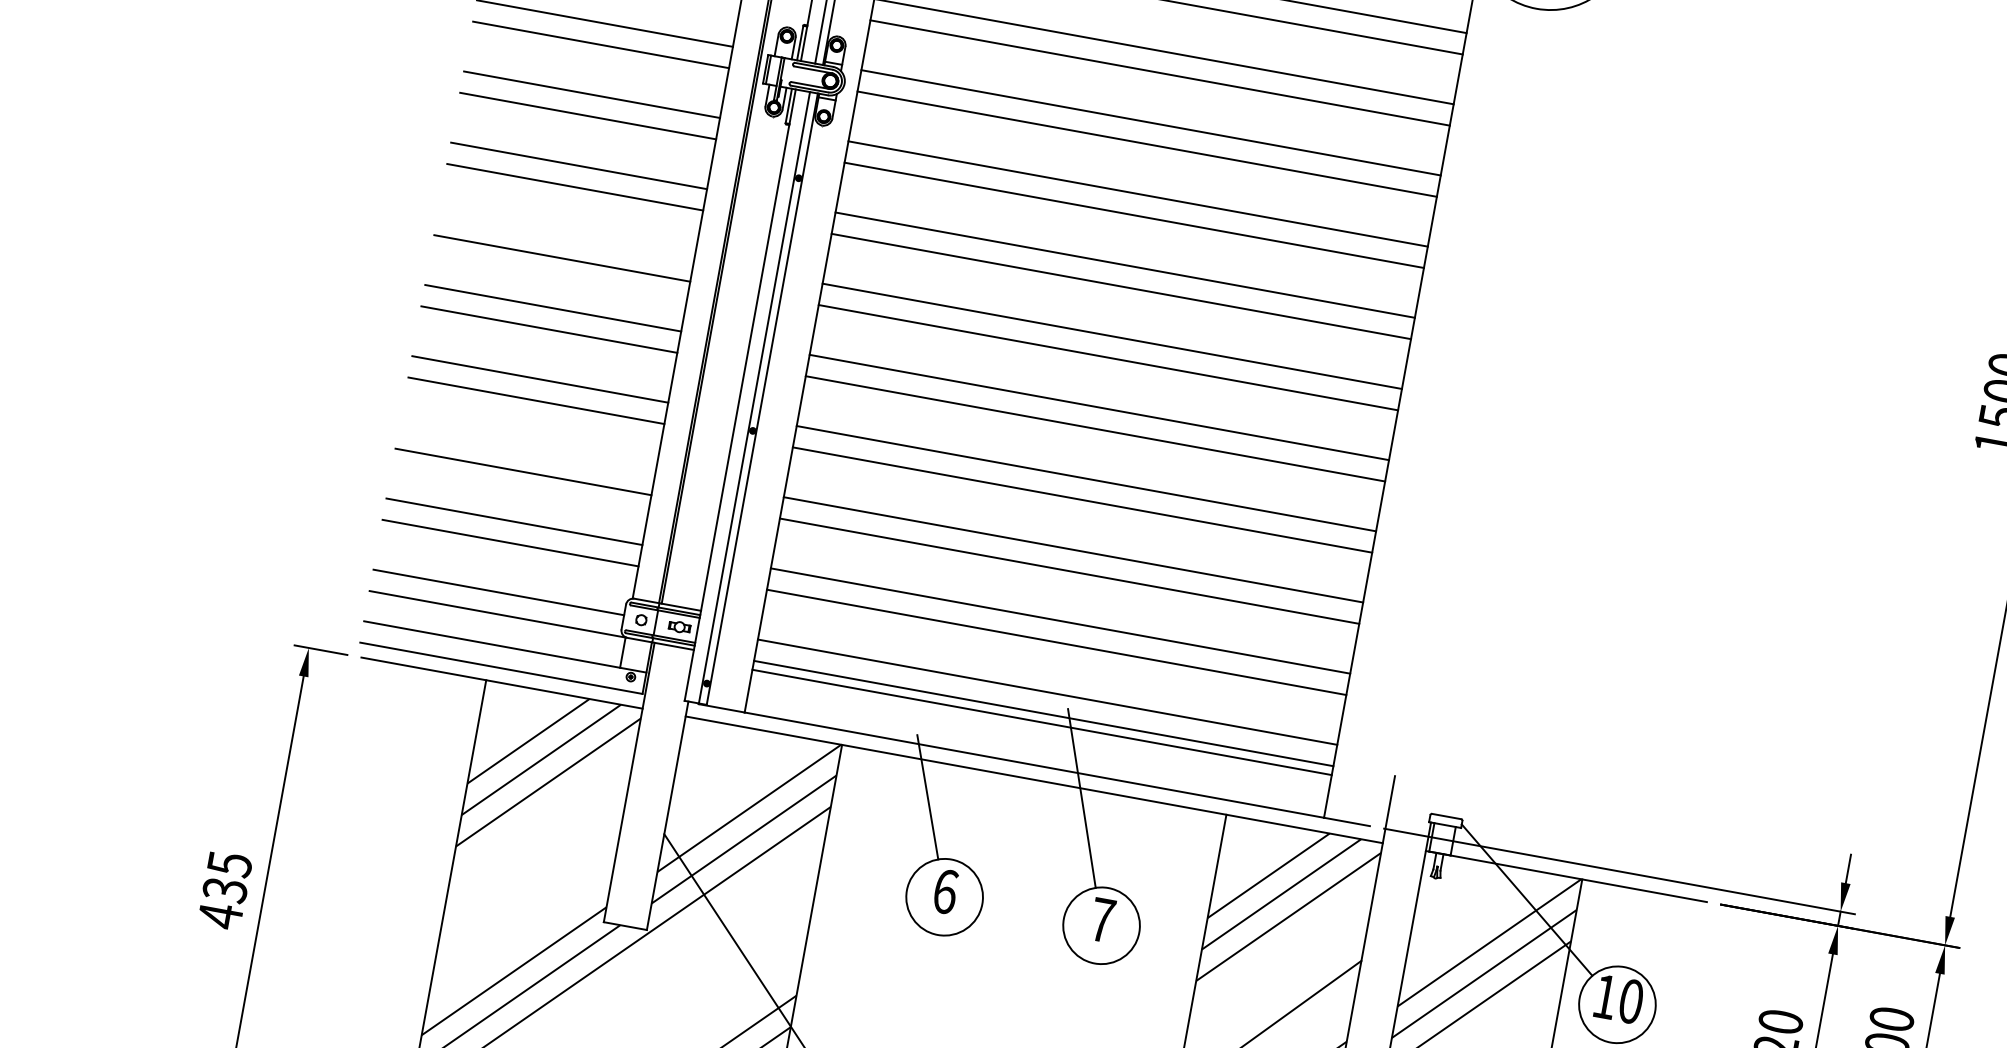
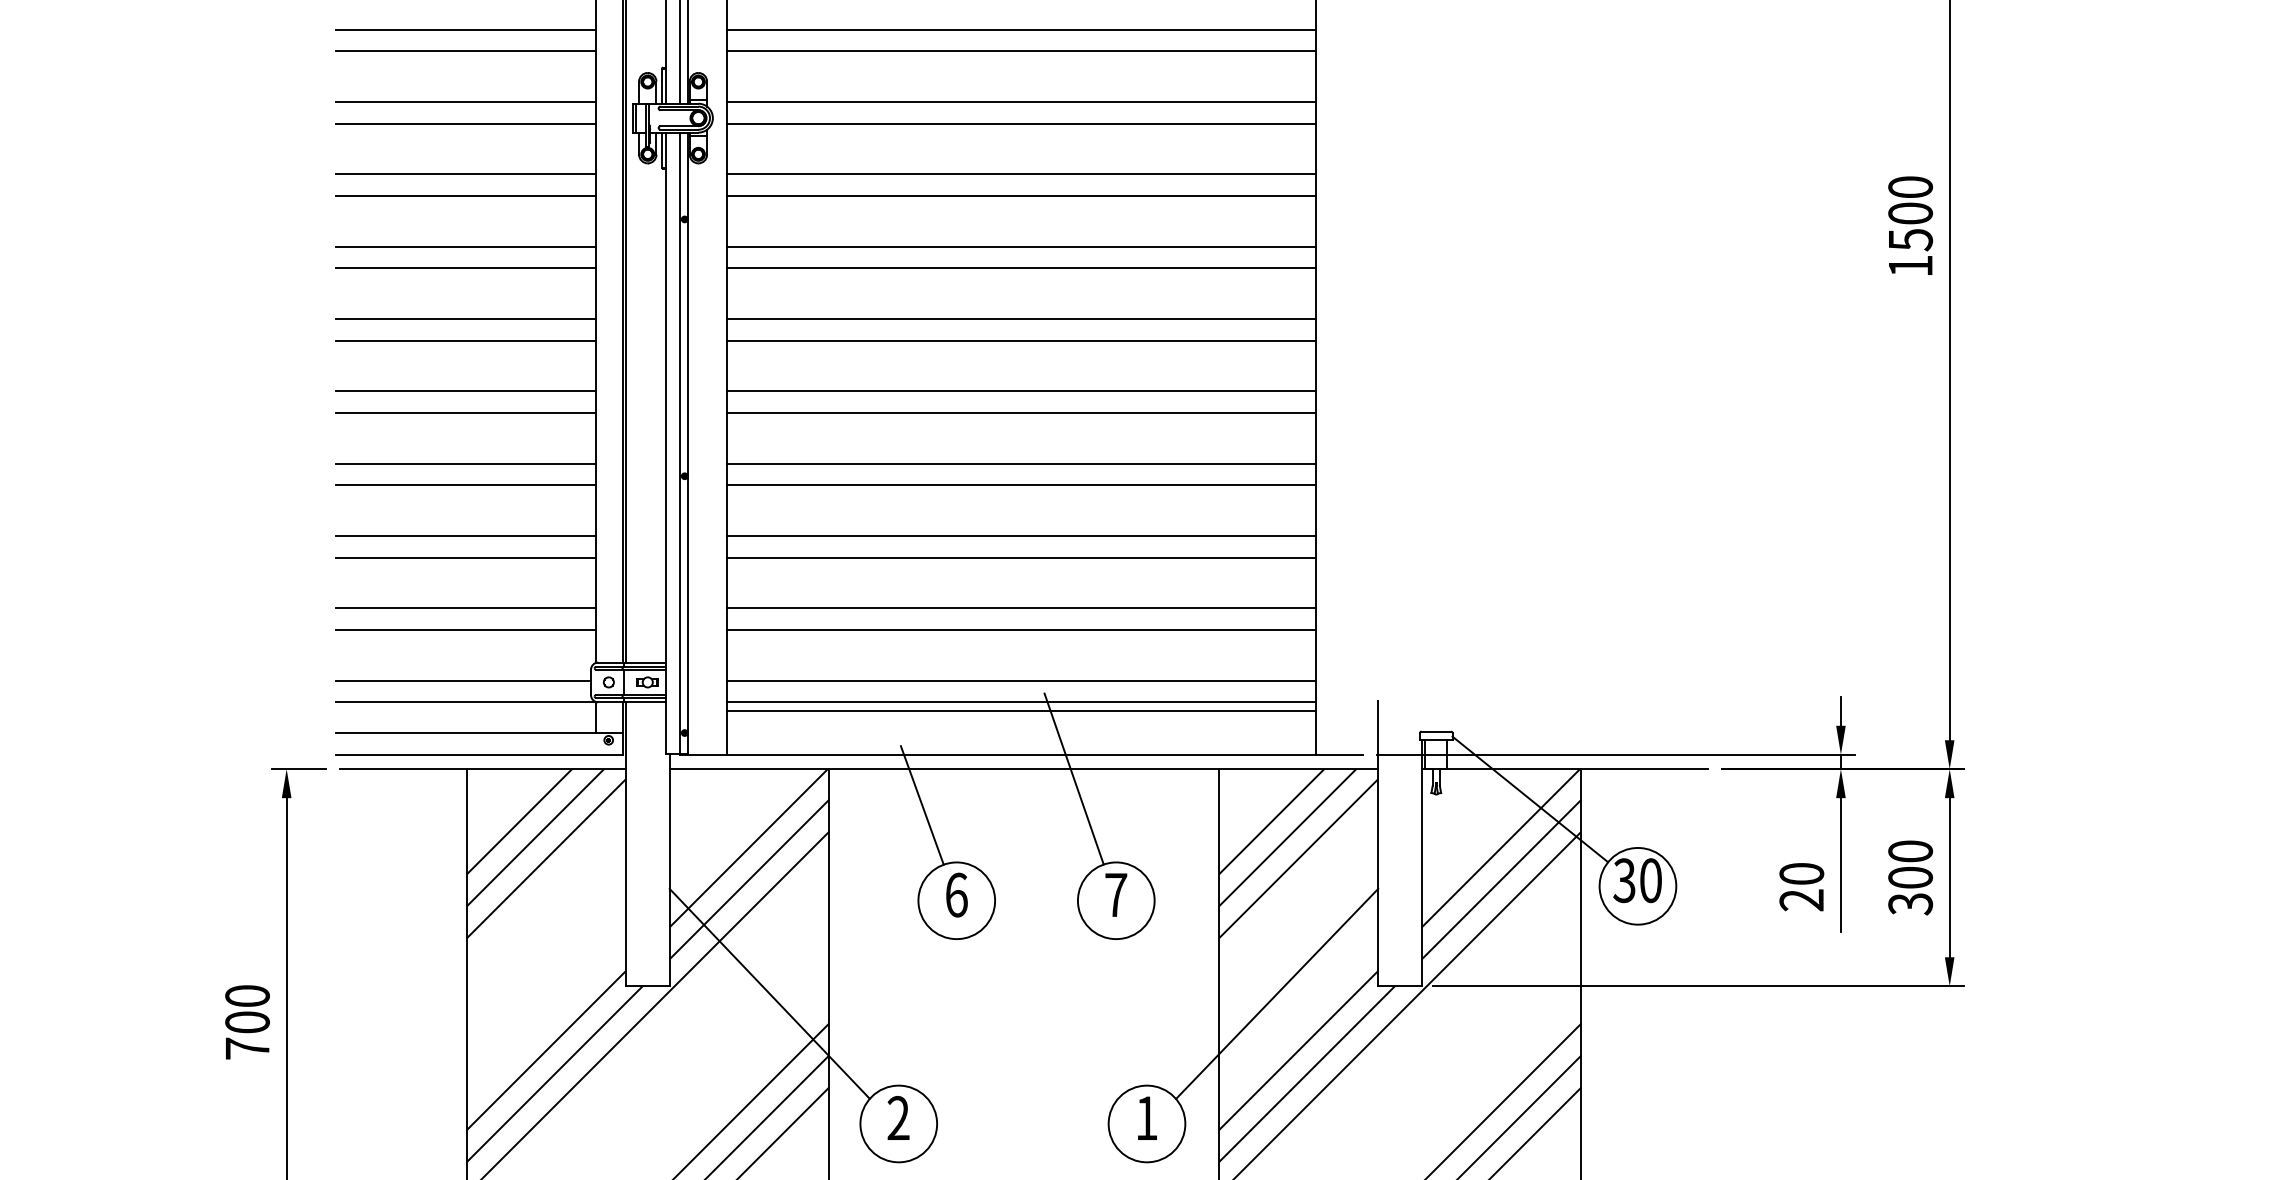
line: (566, 236) -> (466, 318), added
line: (527, 450) -> (466, 535), added
text: (225, 890) -> (247, 1022), 435 -> 700
text: (1605, 996) -> (1624, 880), 10 -> 30

